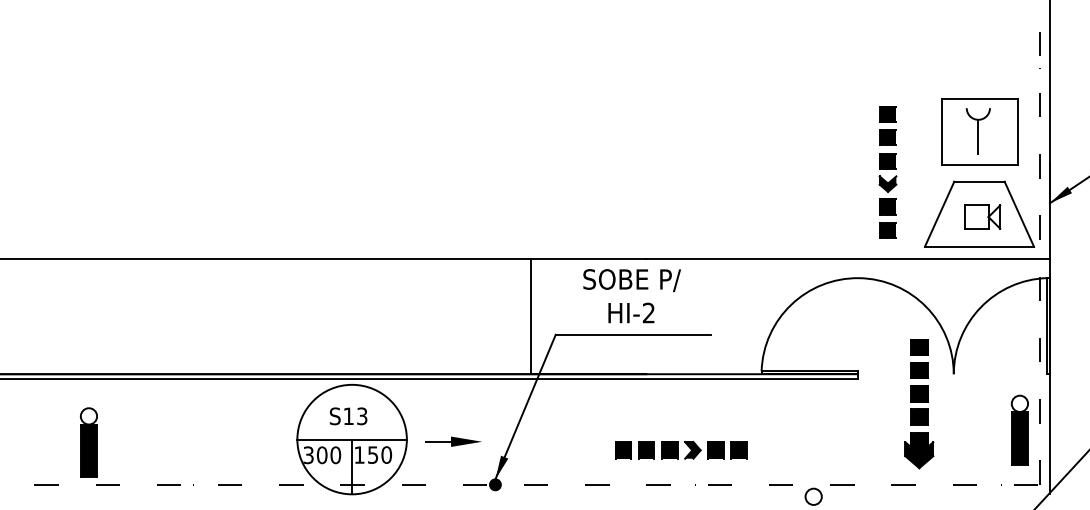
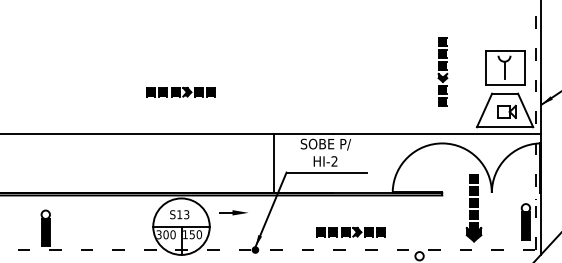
part: (887, 171) -> (442, 71), moved
part: (350, 177) -> (180, 91), added
part: (452, 441) -> (233, 212), moved

